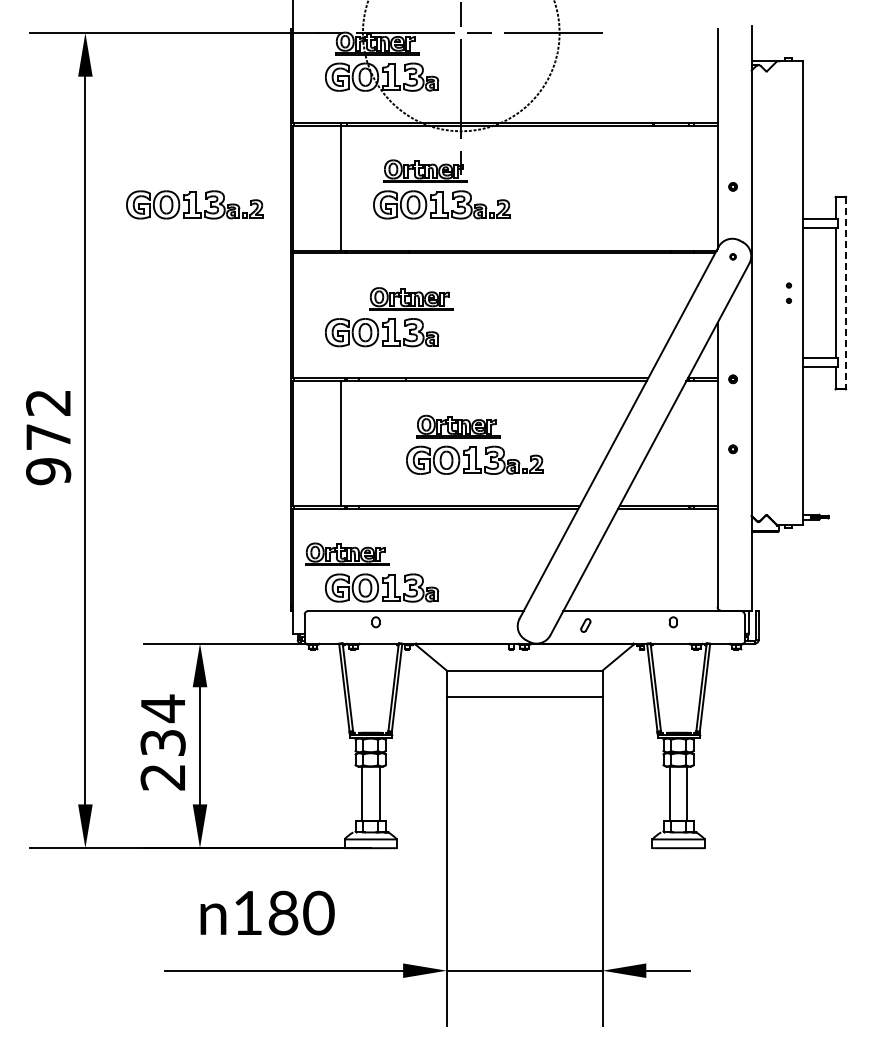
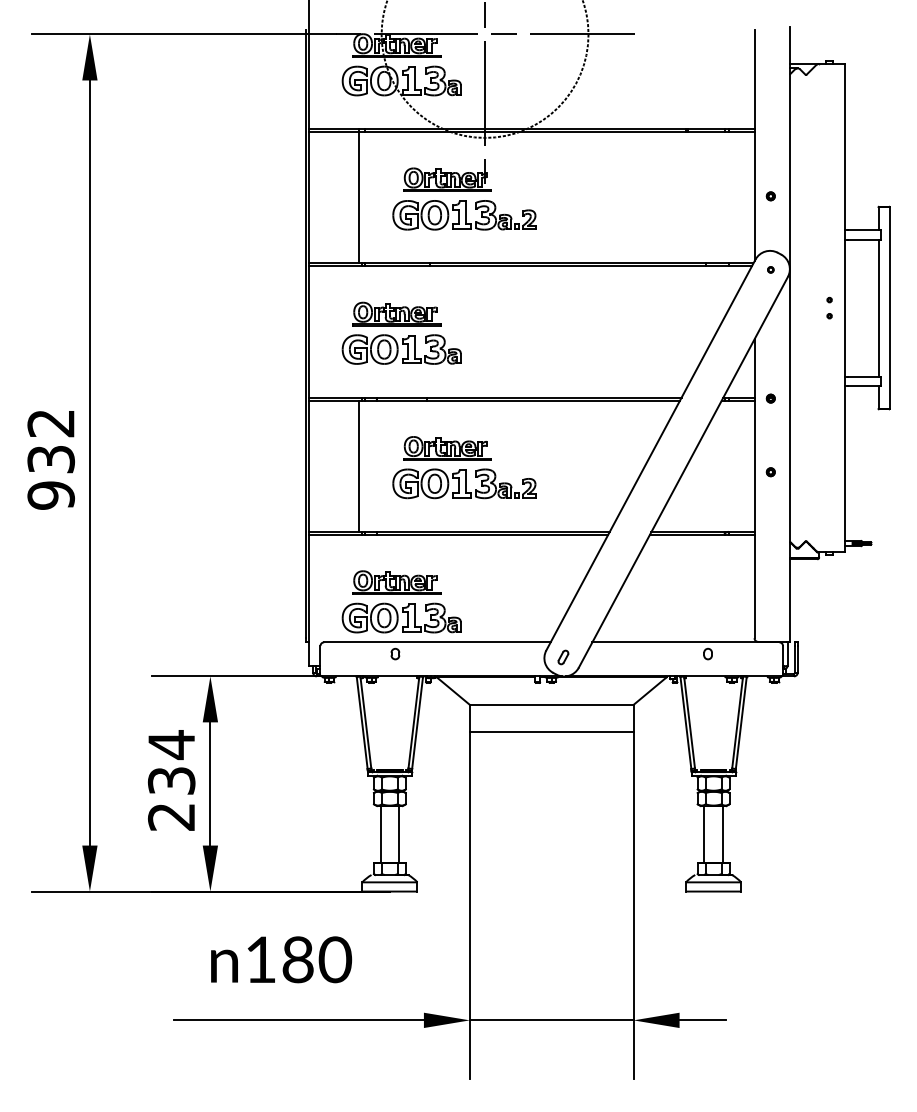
part: (194, 204) -> (204, 214), removed
line: (846, 293) -> (890, 308), dashed -> solid
part: (411, 298) -> (396, 313), moved
text: (48, 437) -> (51, 459), 972 -> 932
part: (474, 444) -> (464, 467), moved
part: (347, 553) -> (396, 581), moved
part: (585, 625) -> (563, 657), moved

